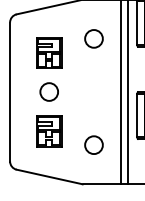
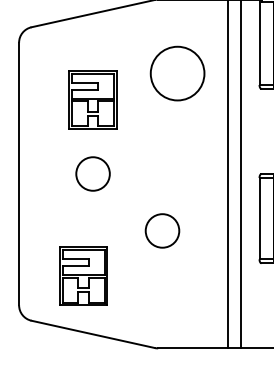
circle: (93, 38) -> (176, 72), size x1.6
part: (49, 131) -> (84, 276), moved
circle: (93, 144) -> (161, 229), moved

